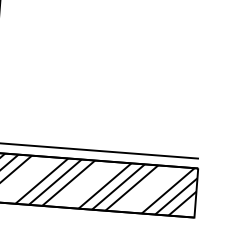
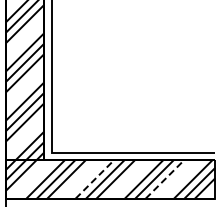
line: (42, 179) -> (95, 178), solid -> dashed
line: (132, 186) -> (165, 178), solid -> dashed

